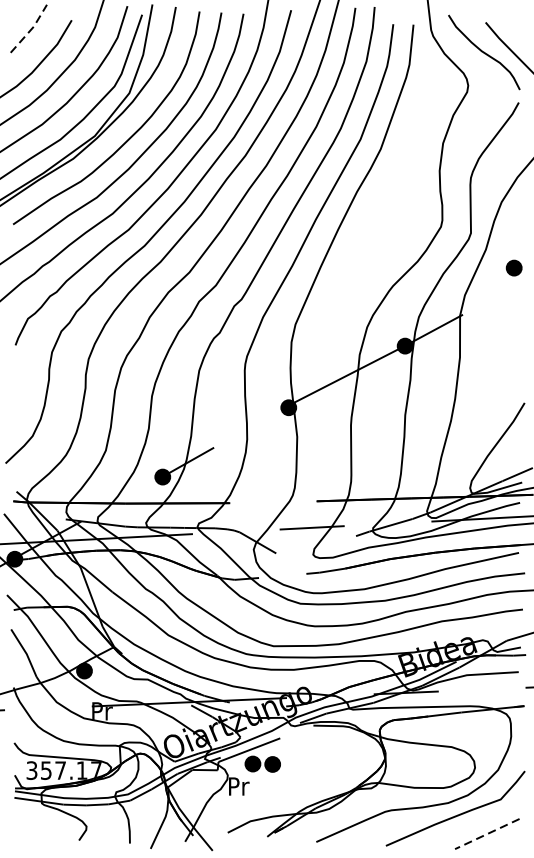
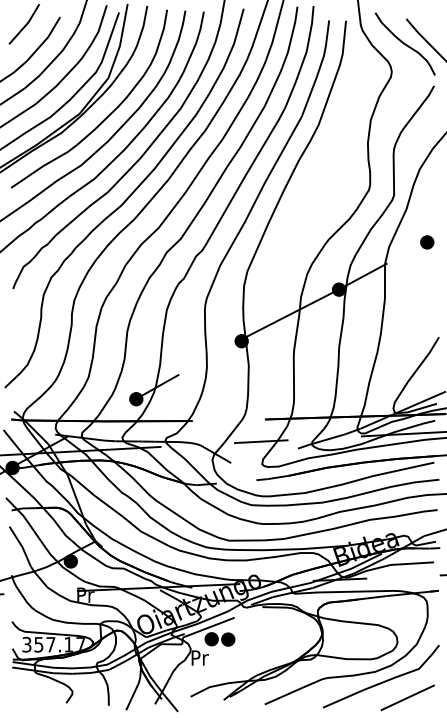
line: (31, 29) -> (26, 24), dashed -> solid
part: (514, 268) -> (427, 242), moved
line: (486, 833) -> (407, 697), dashed -> solid

